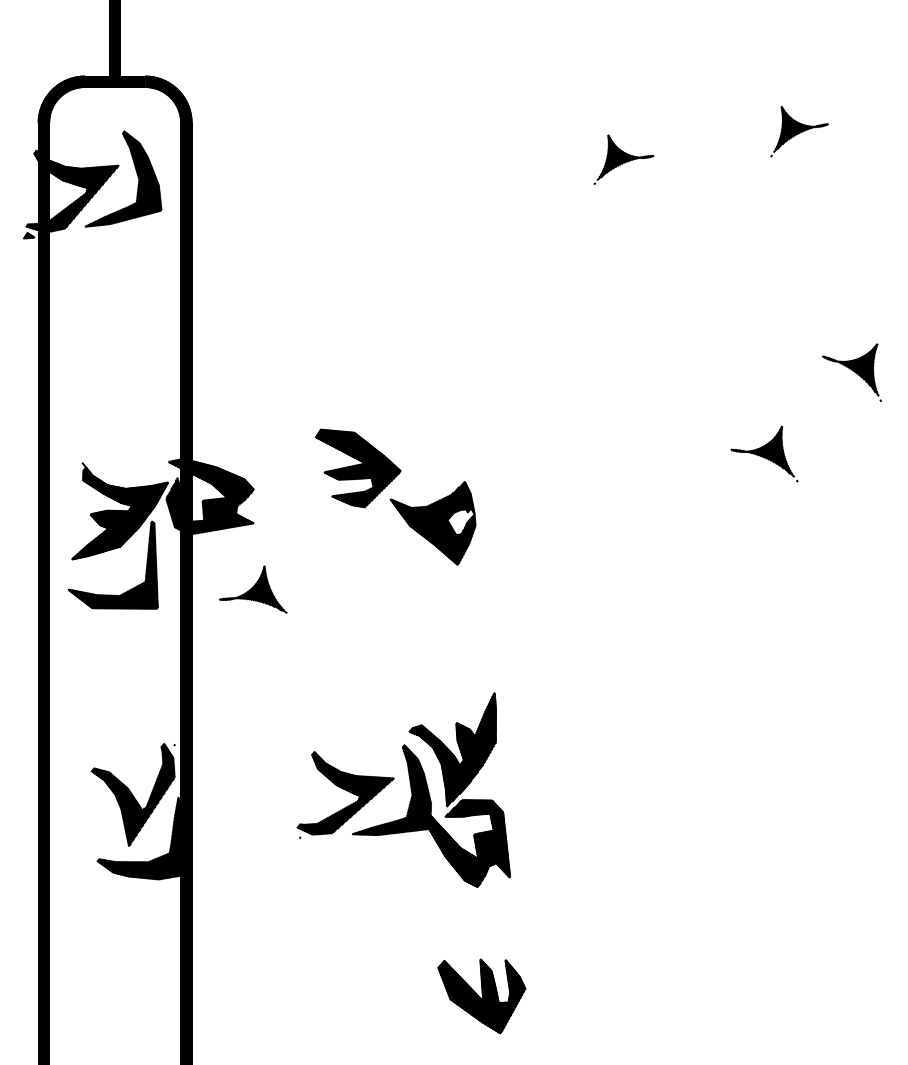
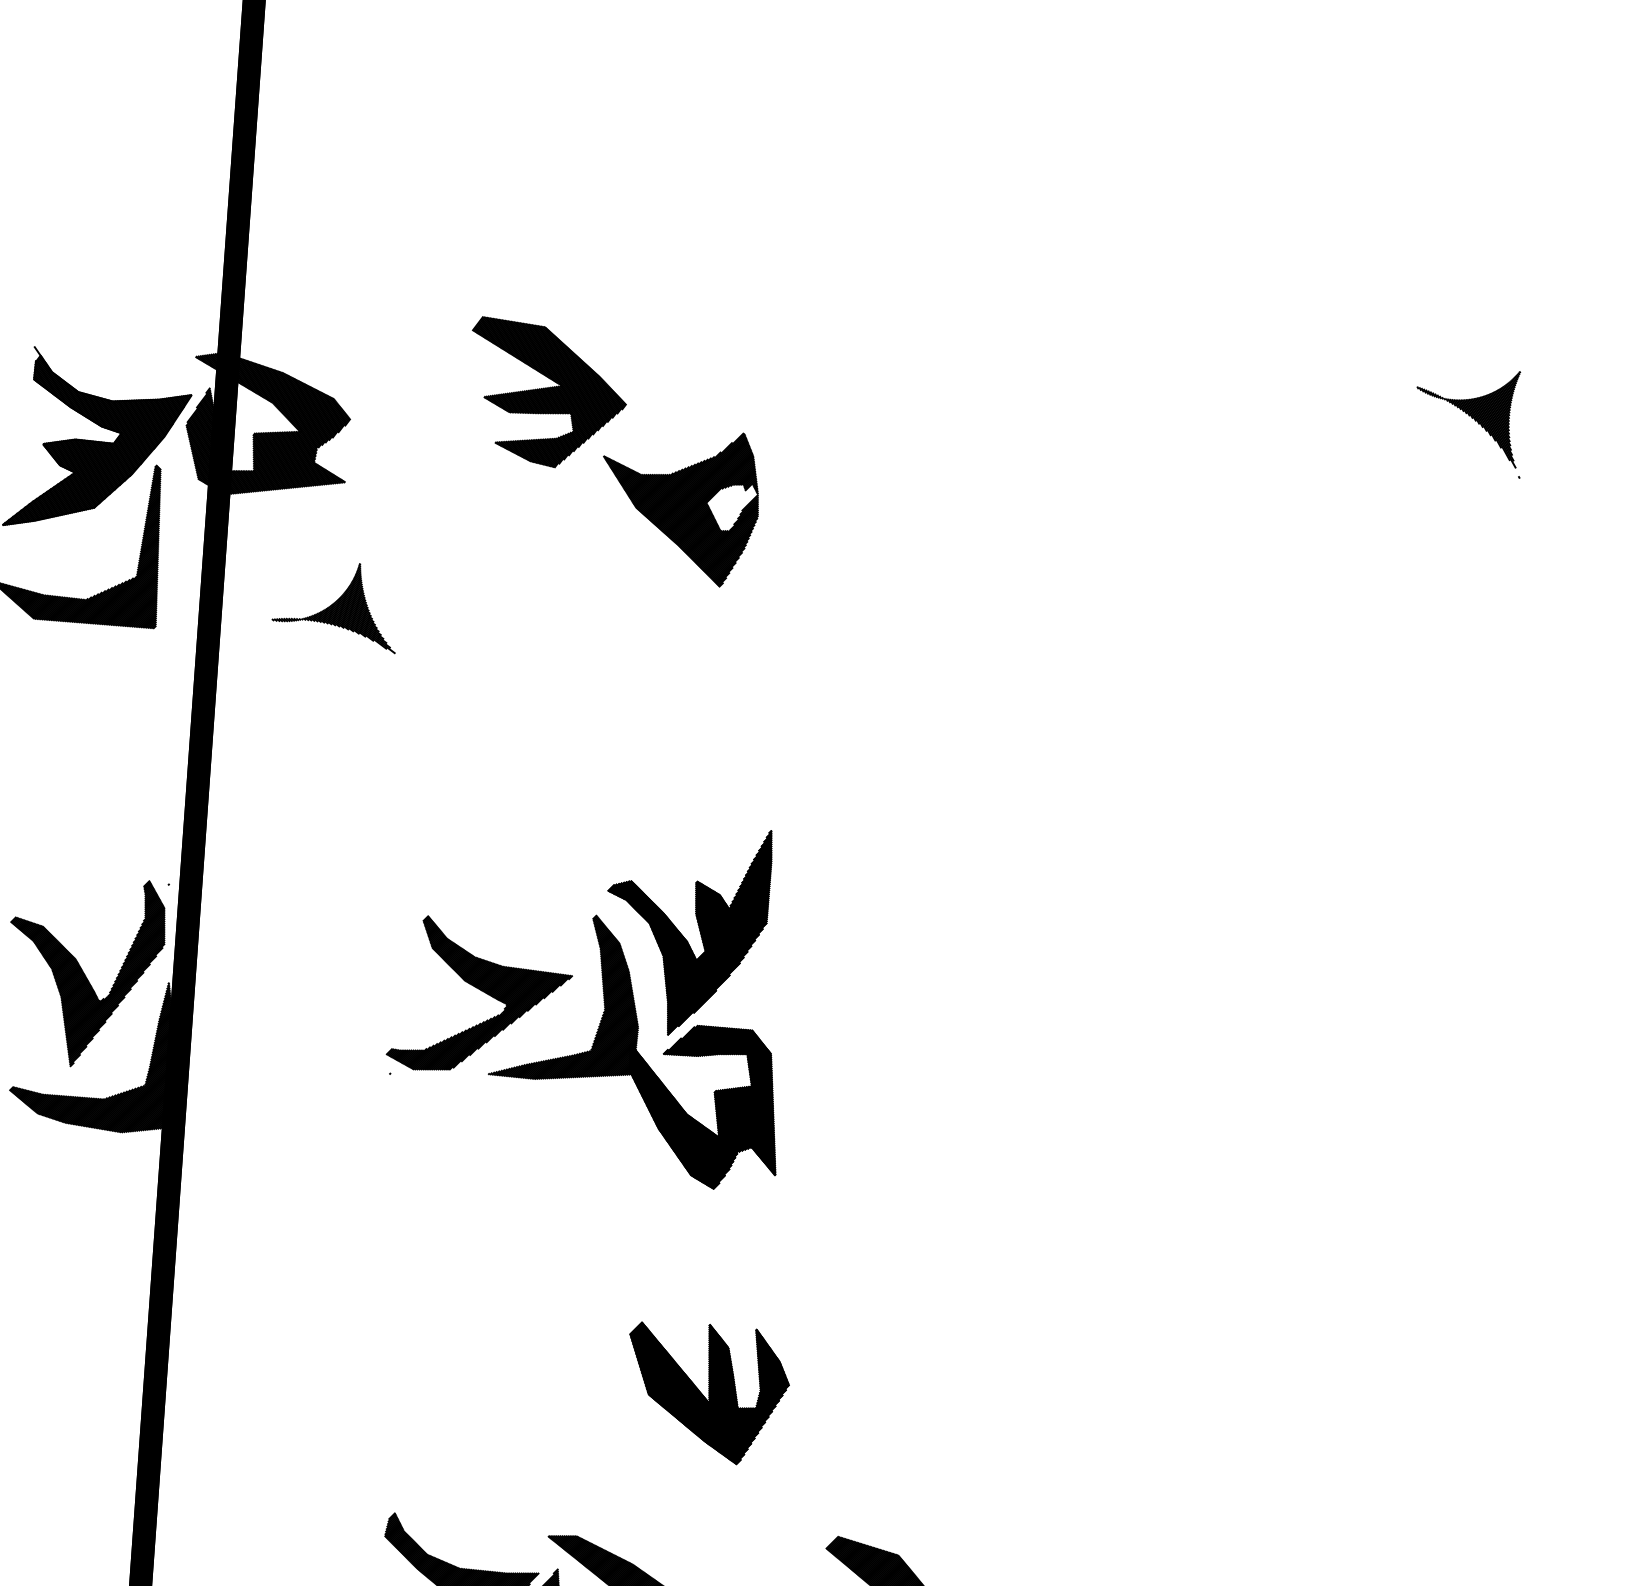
part: (851, 372) -> (1468, 420), moved
part: (764, 453) -> (1305, 420), removed

